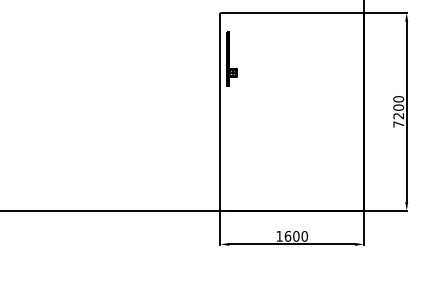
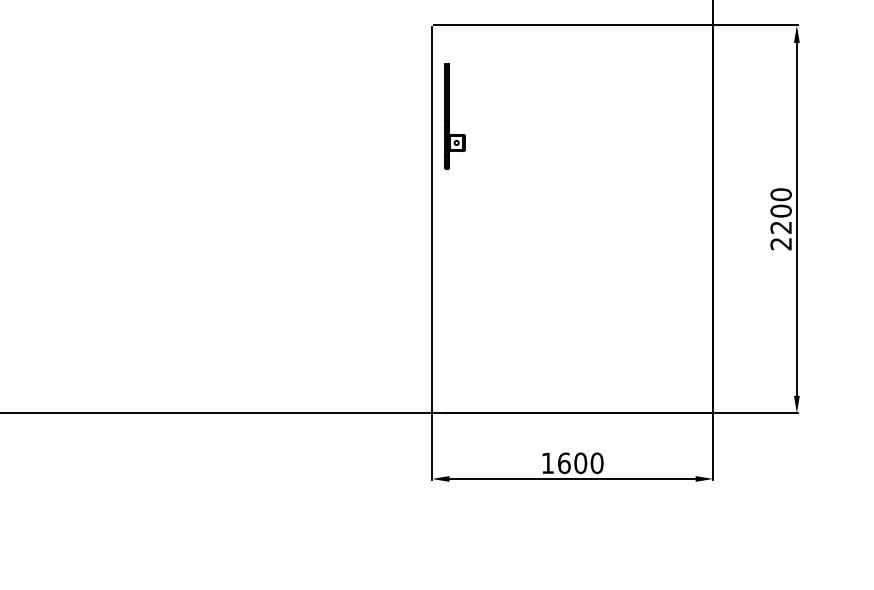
text: (398, 124) -> (780, 244), 7200 -> 2200

